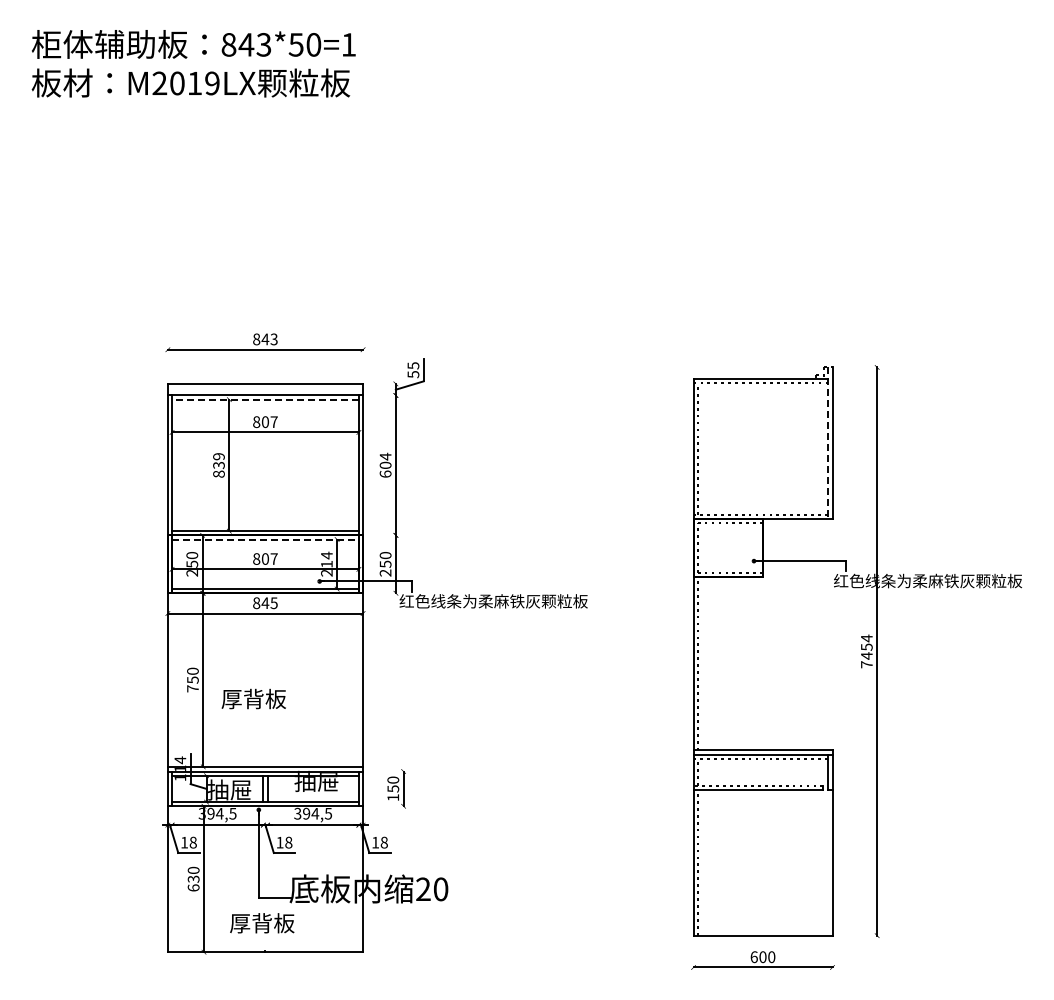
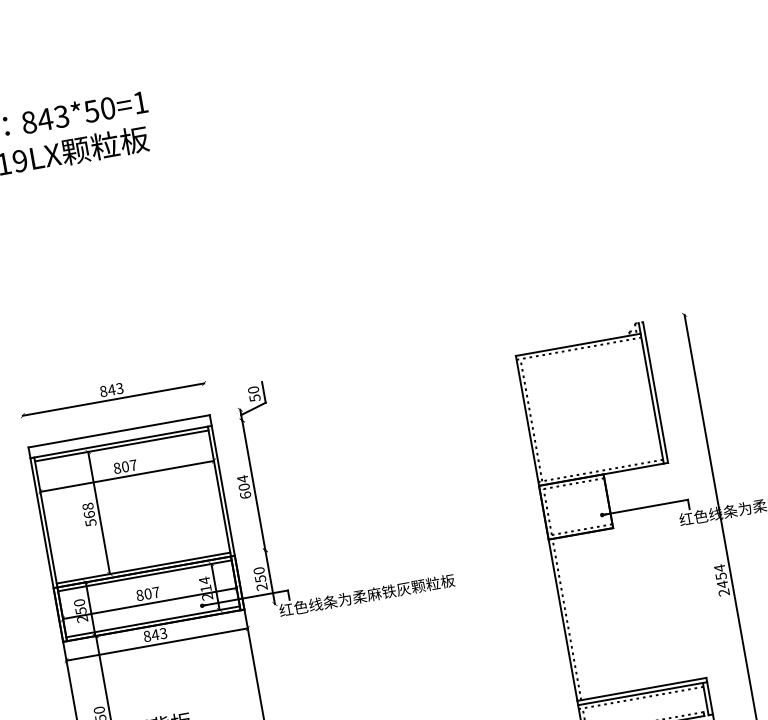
text: (413, 365) -> (253, 389), 55 -> 50
line: (264, 399) -> (120, 445), dashed -> solid
line: (827, 443) -> (650, 393), dashed -> solid
text: (218, 465) -> (89, 514), 839 -> 568
line: (265, 539) -> (144, 575), dashed -> solid
text: (274, 602) -> (163, 632), 845 -> 843
text: (866, 664) -> (723, 592), 7454 -> 2454

